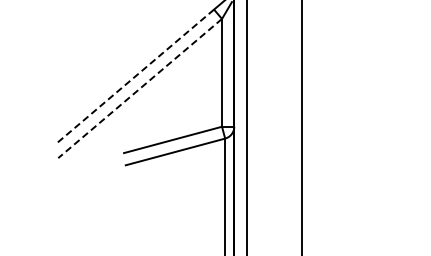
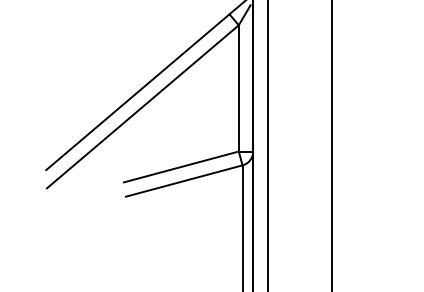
line: (135, 76) -> (137, 92), dashed -> solid
line: (139, 88) -> (142, 106), dashed -> solid

